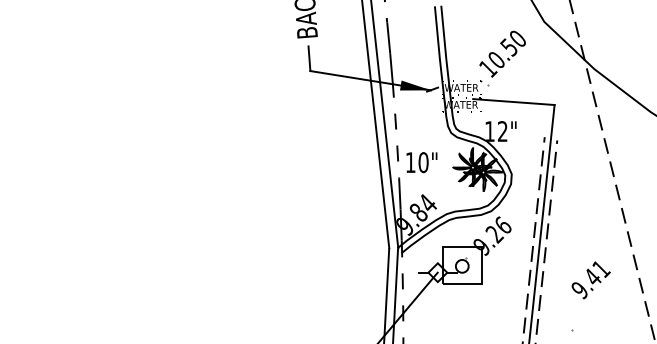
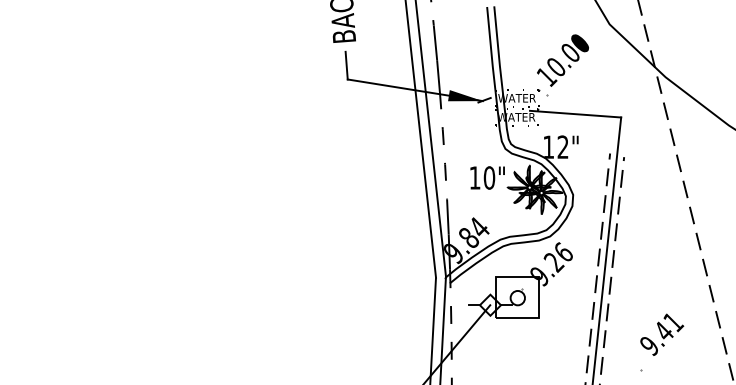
text: (512, 44) -> (573, 49), 10.50 -> 10.00
text: (421, 162) -> (487, 177), moved
text: (591, 280) -> (662, 334), moved

